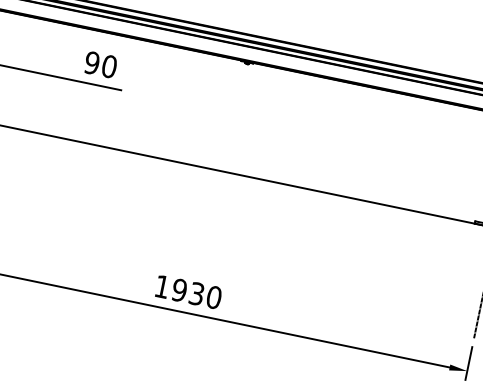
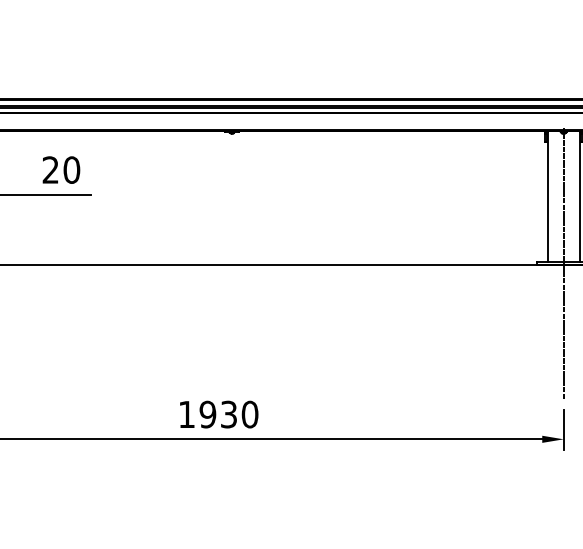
text: (92, 62) -> (50, 169), 90 -> 20

